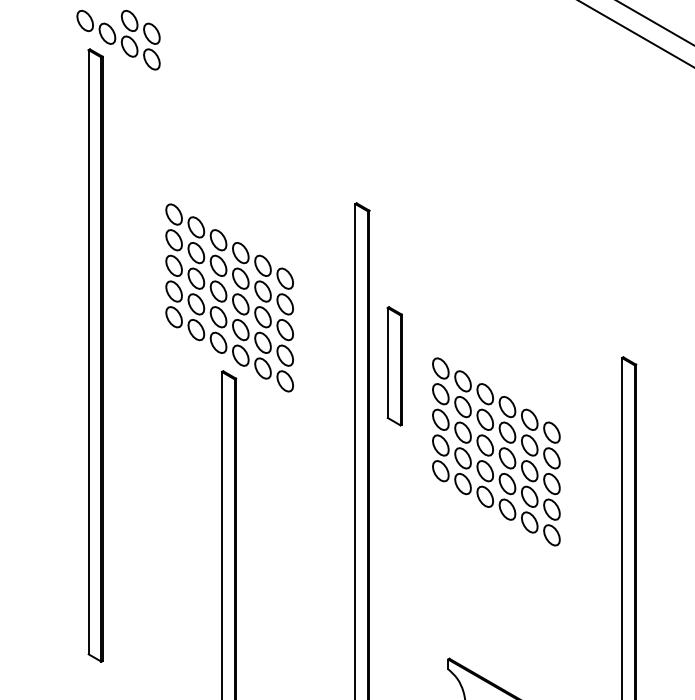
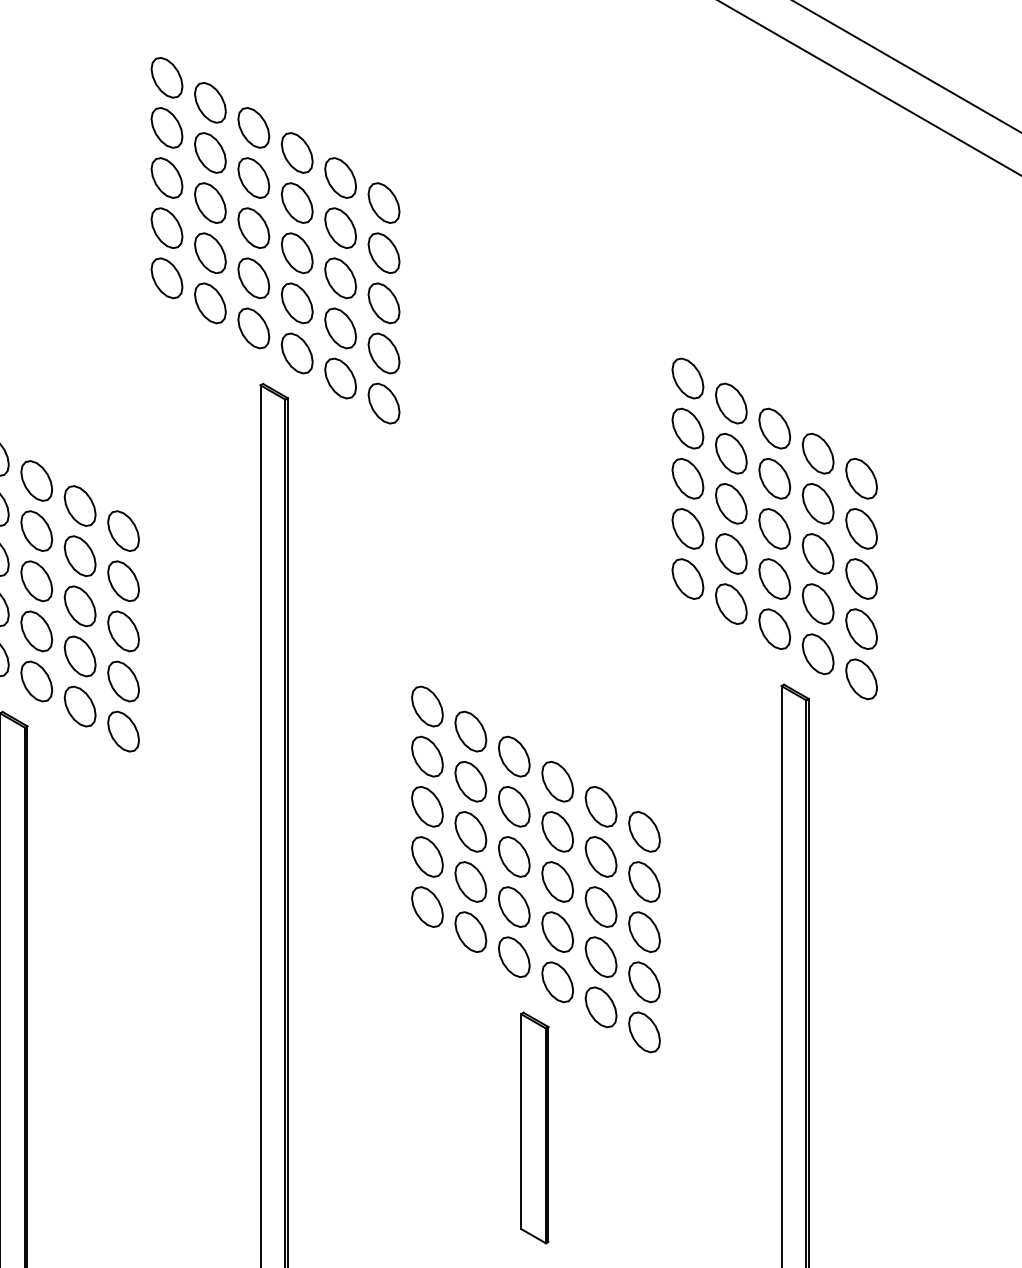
part: (362, 129) -> (274, 239), added
part: (618, 277) -> (774, 528), added
part: (394, 366) -> (534, 1128), moved

